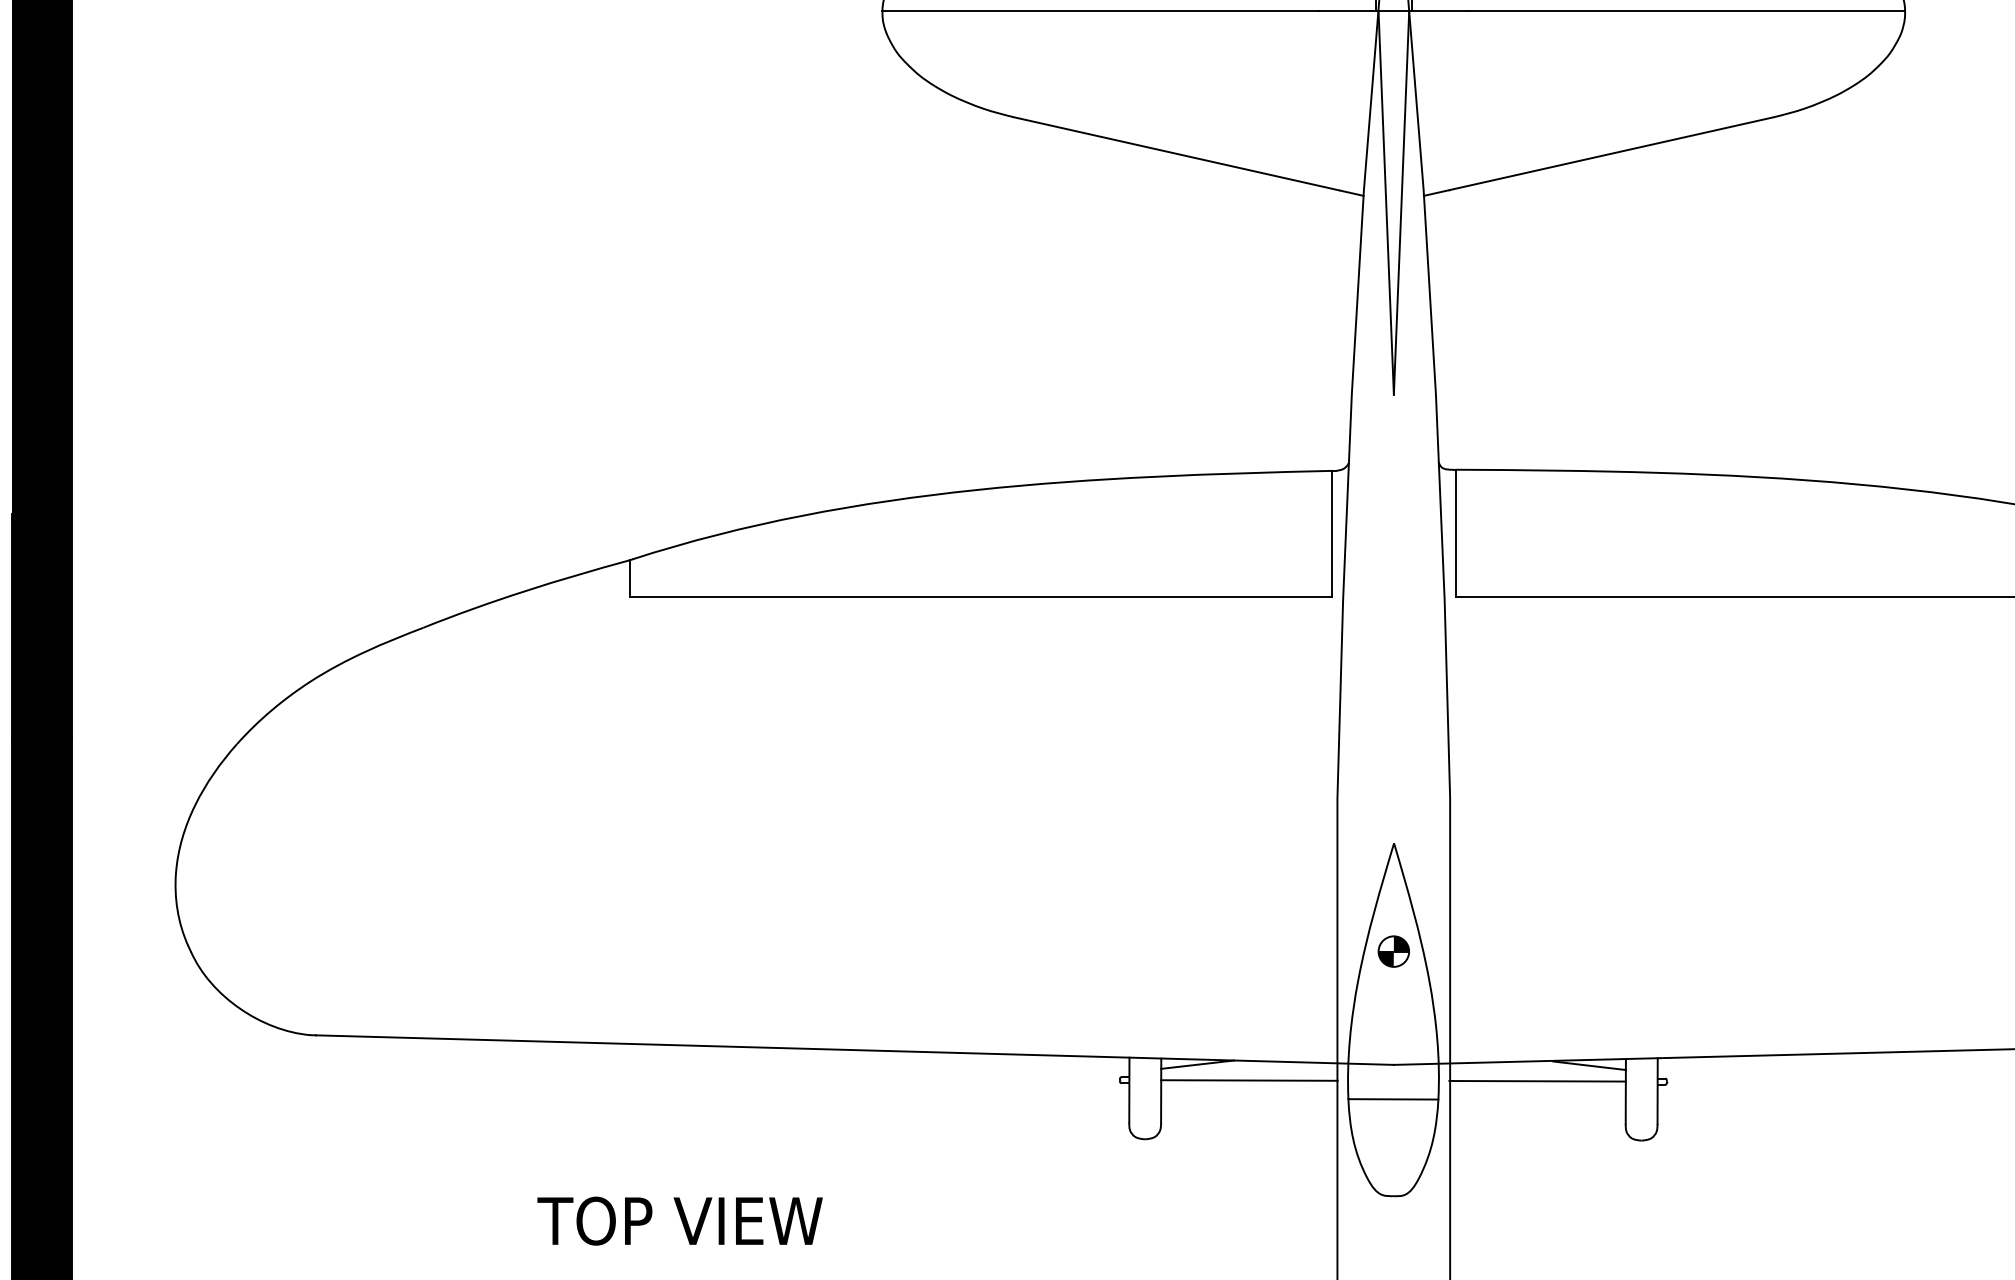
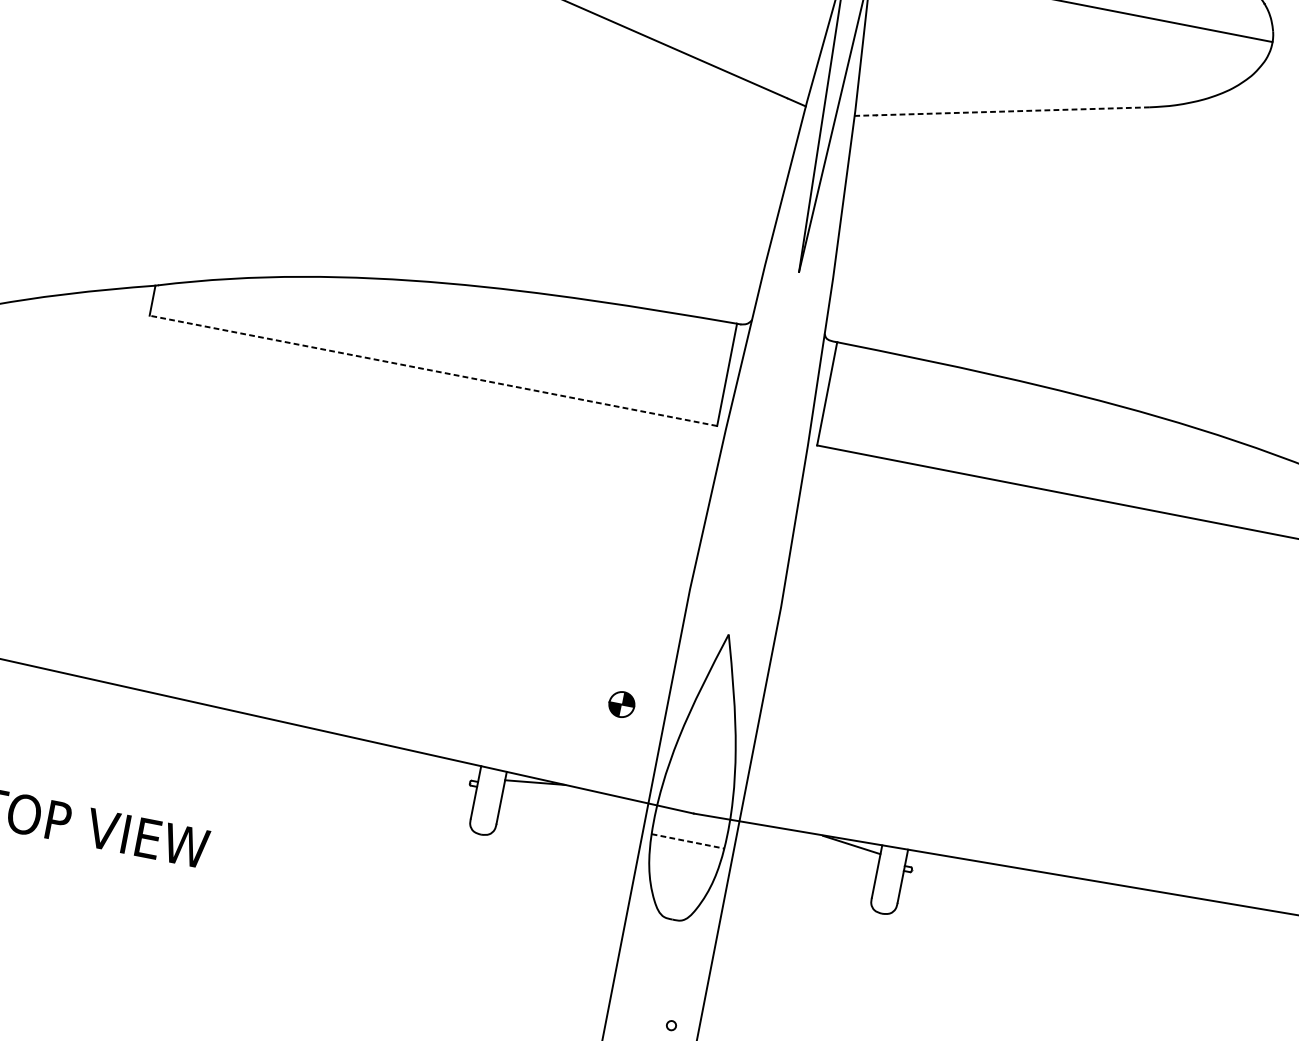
line: (1598, 156) -> (1001, 111), solid -> dashed
line: (980, 597) -> (433, 370), solid -> dashed
part: (1393, 951) -> (621, 704), moved
line: (1249, 1080) -> (574, 803), removed
line: (1537, 1080) -> (807, 848), removed
line: (1393, 1099) -> (688, 841), solid -> dashed

